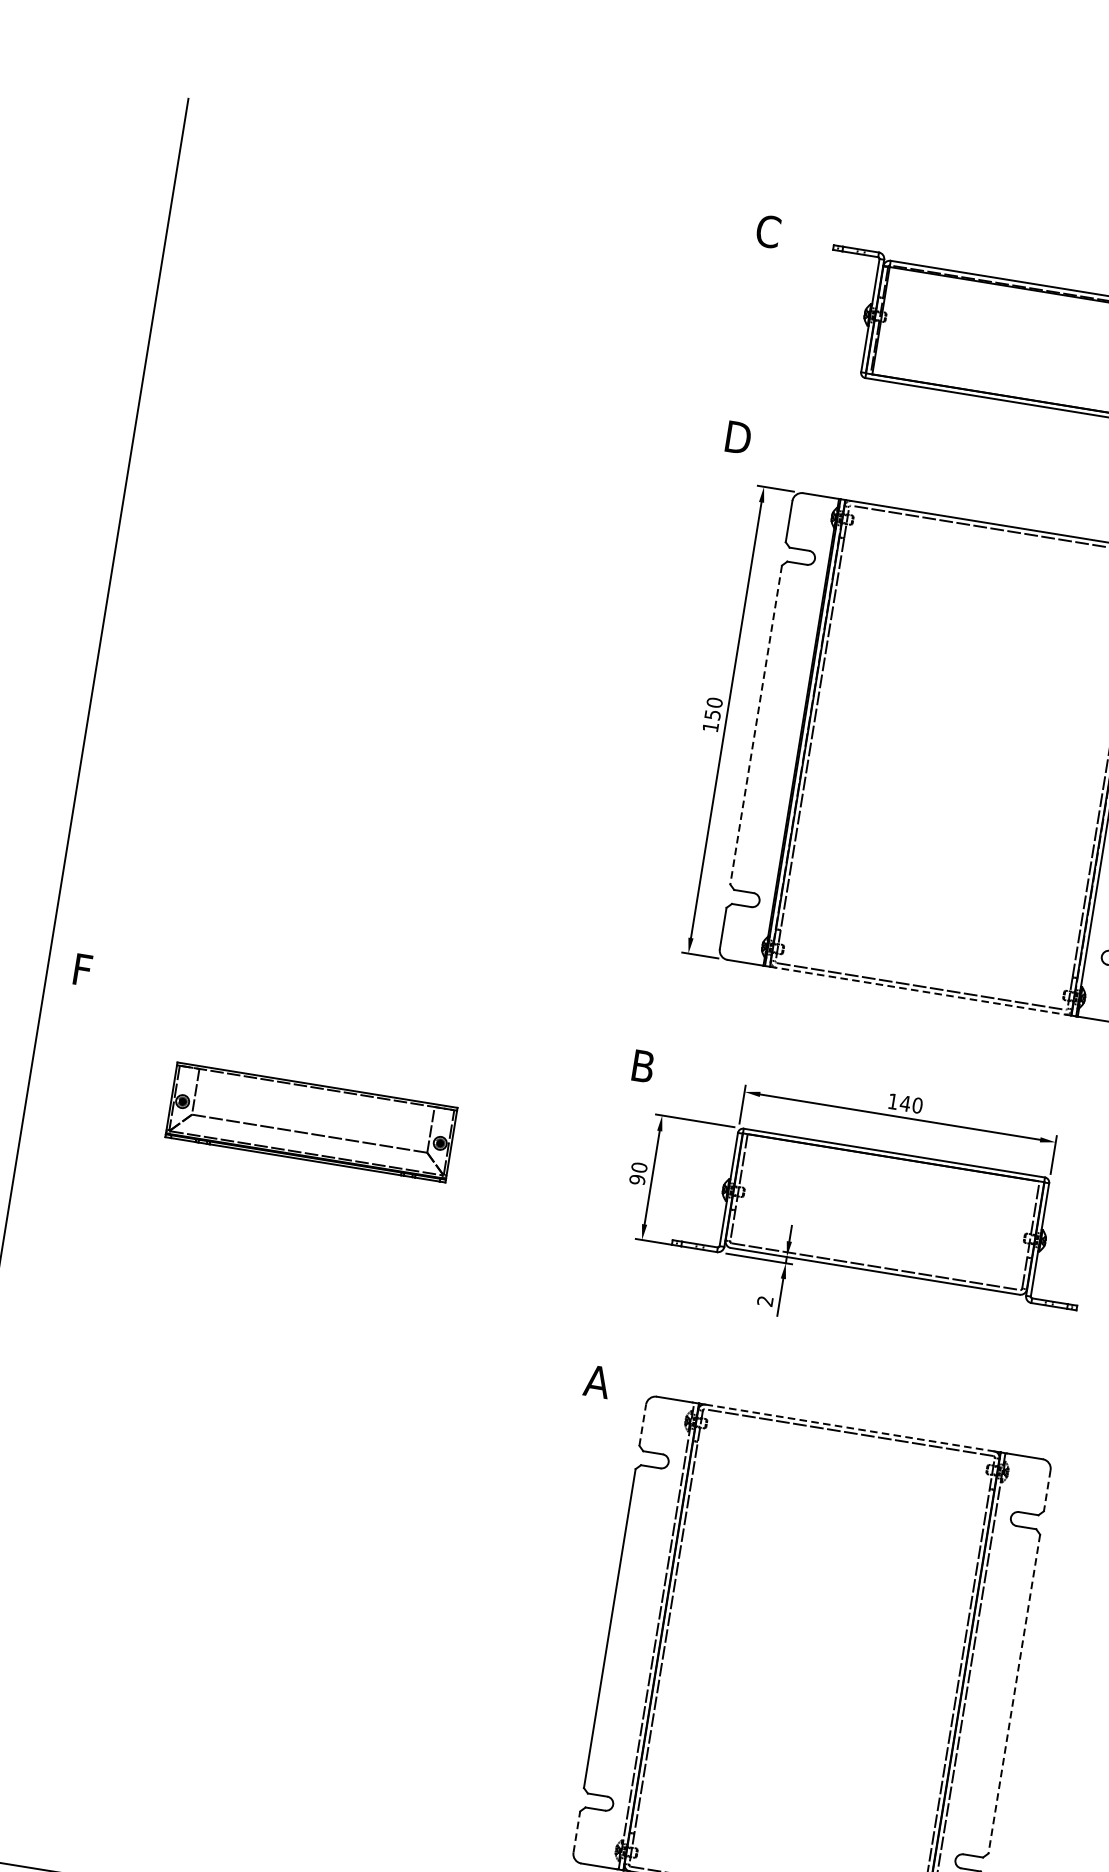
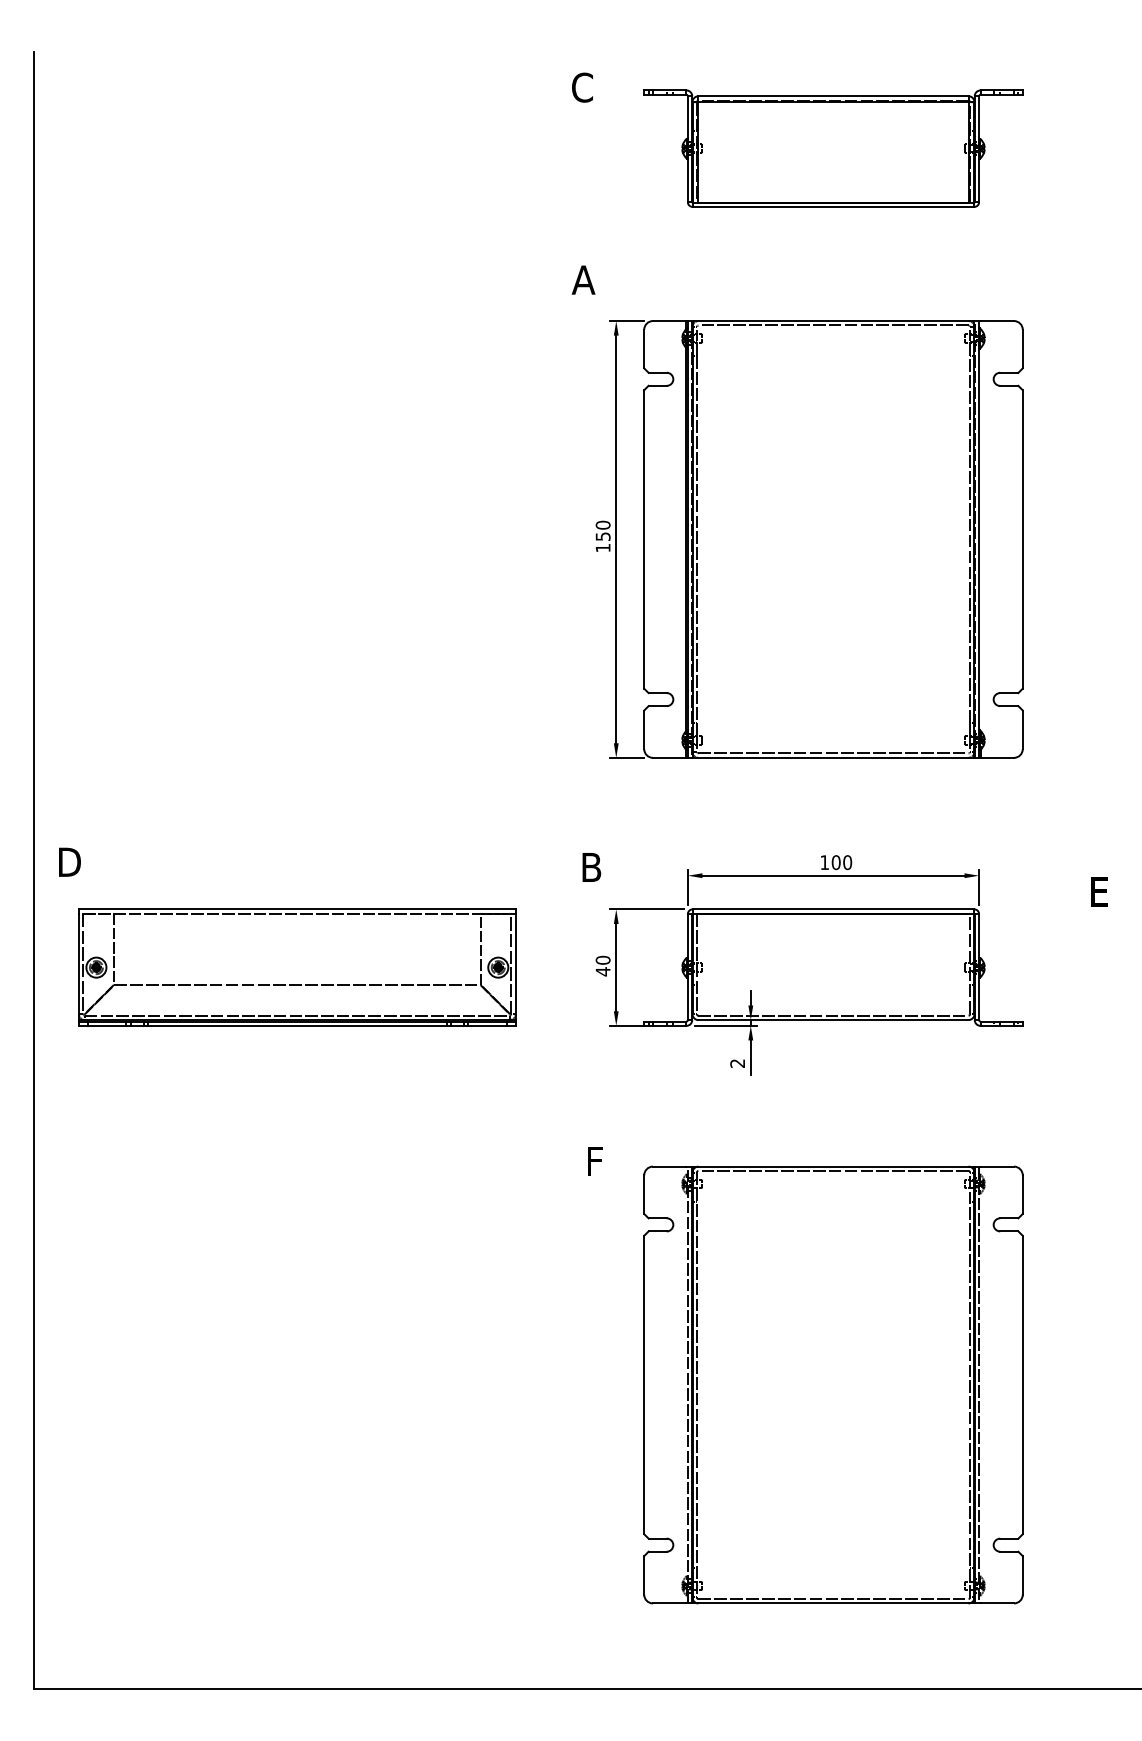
text: (736, 436) -> (583, 279), D -> A
line: (756, 725) -> (644, 539), dashed -> solid
text: (86, 969) -> (69, 861), F -> D
line: (920, 990) -> (833, 757), dashed -> solid
text: (904, 1103) -> (835, 862), 140 -> 100
part: (311, 1122) -> (297, 967), size x1.67
text: (636, 1179) -> (602, 971), 90 -> 40
text: (597, 1381) -> (596, 1161), A -> F
line: (643, 1425) -> (644, 1194), dashed -> solid
line: (850, 1428) -> (834, 1166), dashed -> solid
line: (1046, 1491) -> (1022, 1195), dashed -> solid
line: (1013, 1694) -> (1022, 1385), dashed -> solid
line: (577, 1831) -> (644, 1574), dashed -> solid

